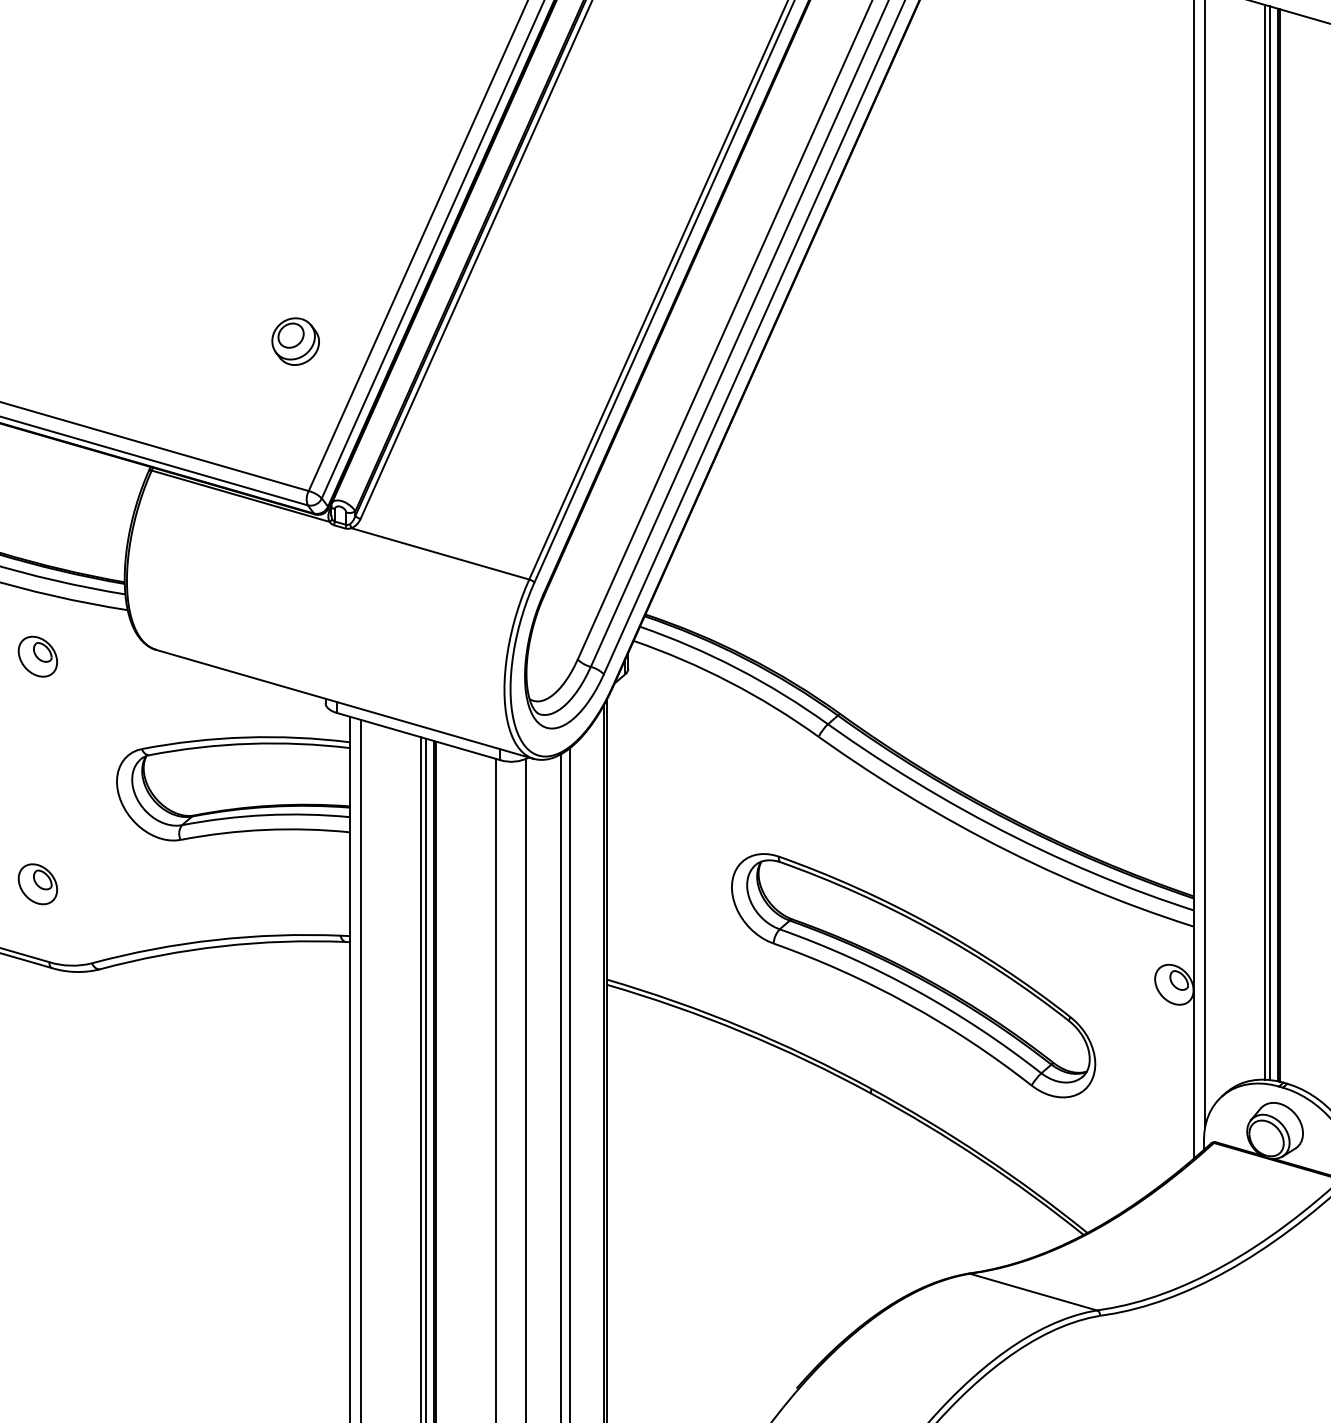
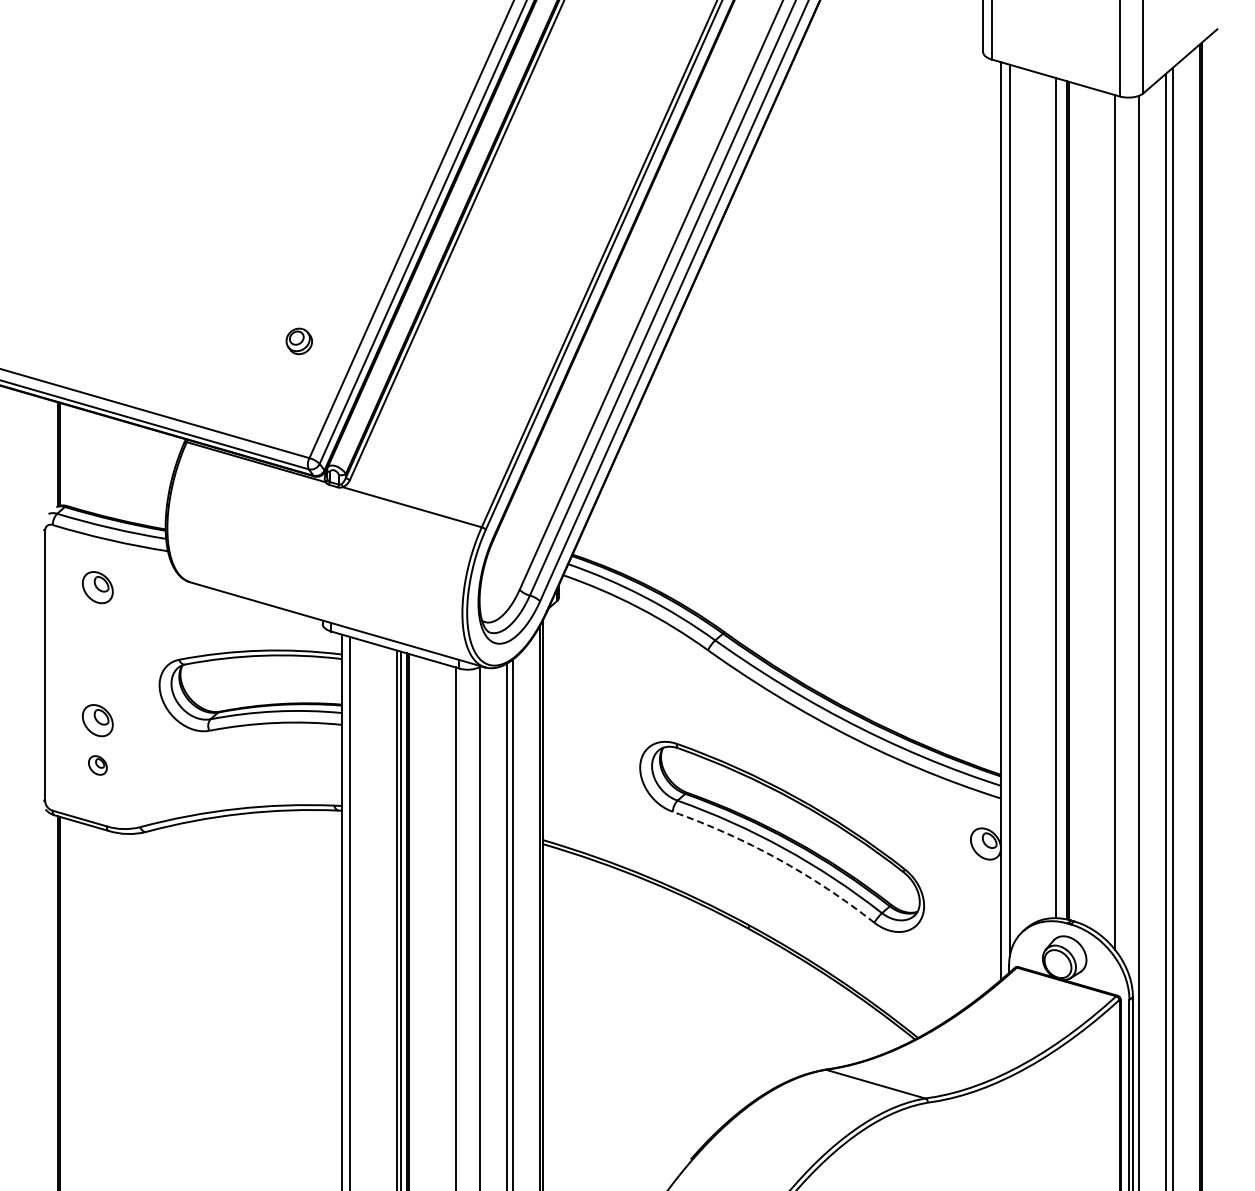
part: (296, 341) -> (299, 341), size x0.7
line: (1269, 542) -> (1060, 498), removed
part: (37, 826) -> (97, 720), added
part: (37, 884) -> (97, 765), size x0.6
arc: (908, 1004) -> (778, 859), solid -> dashed

